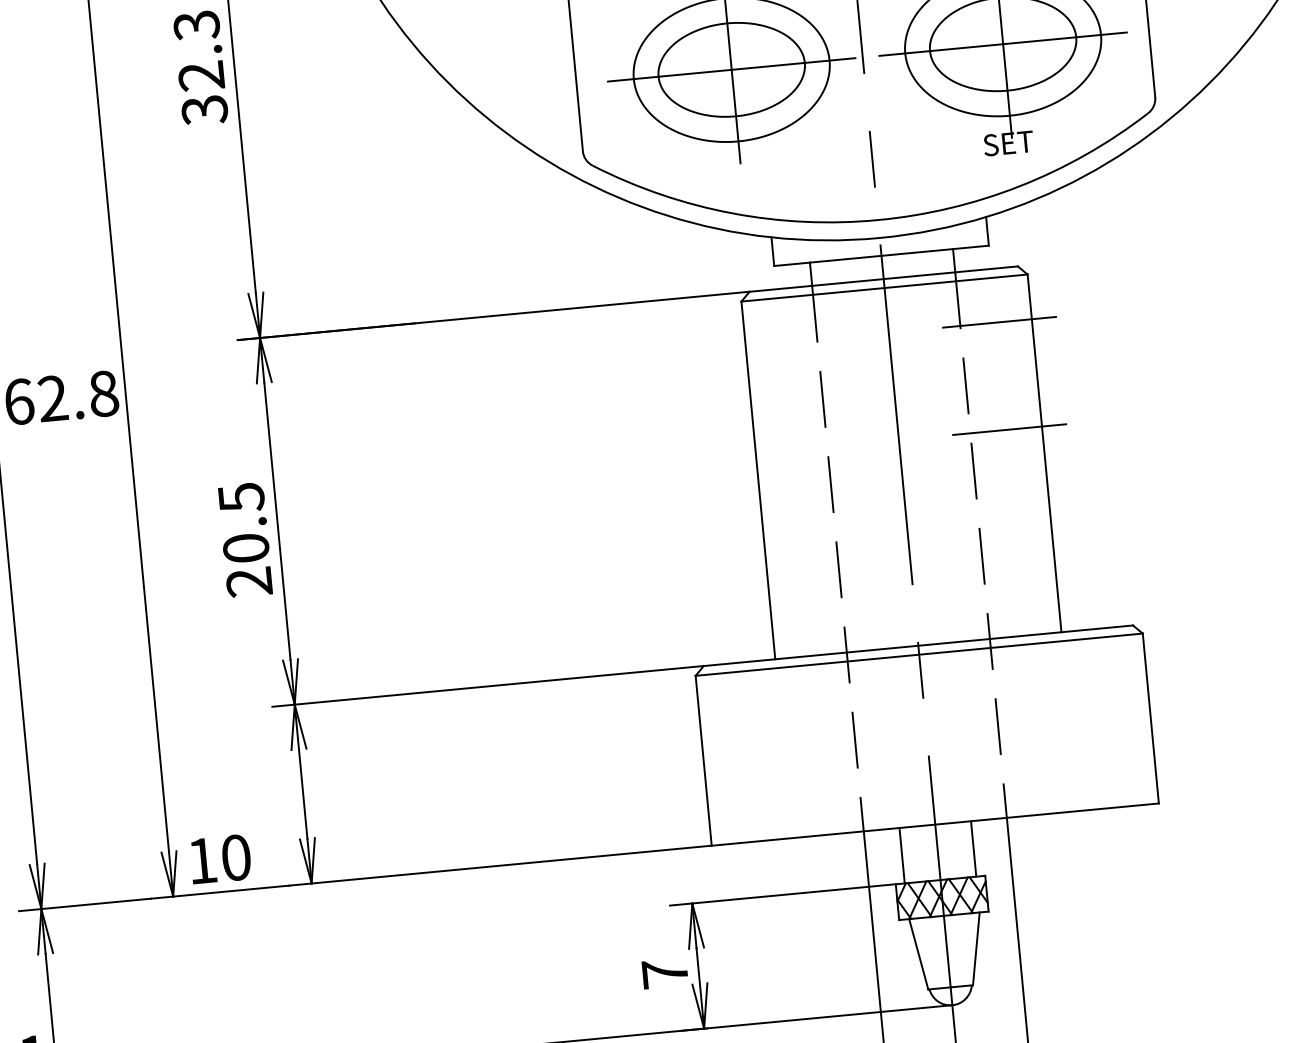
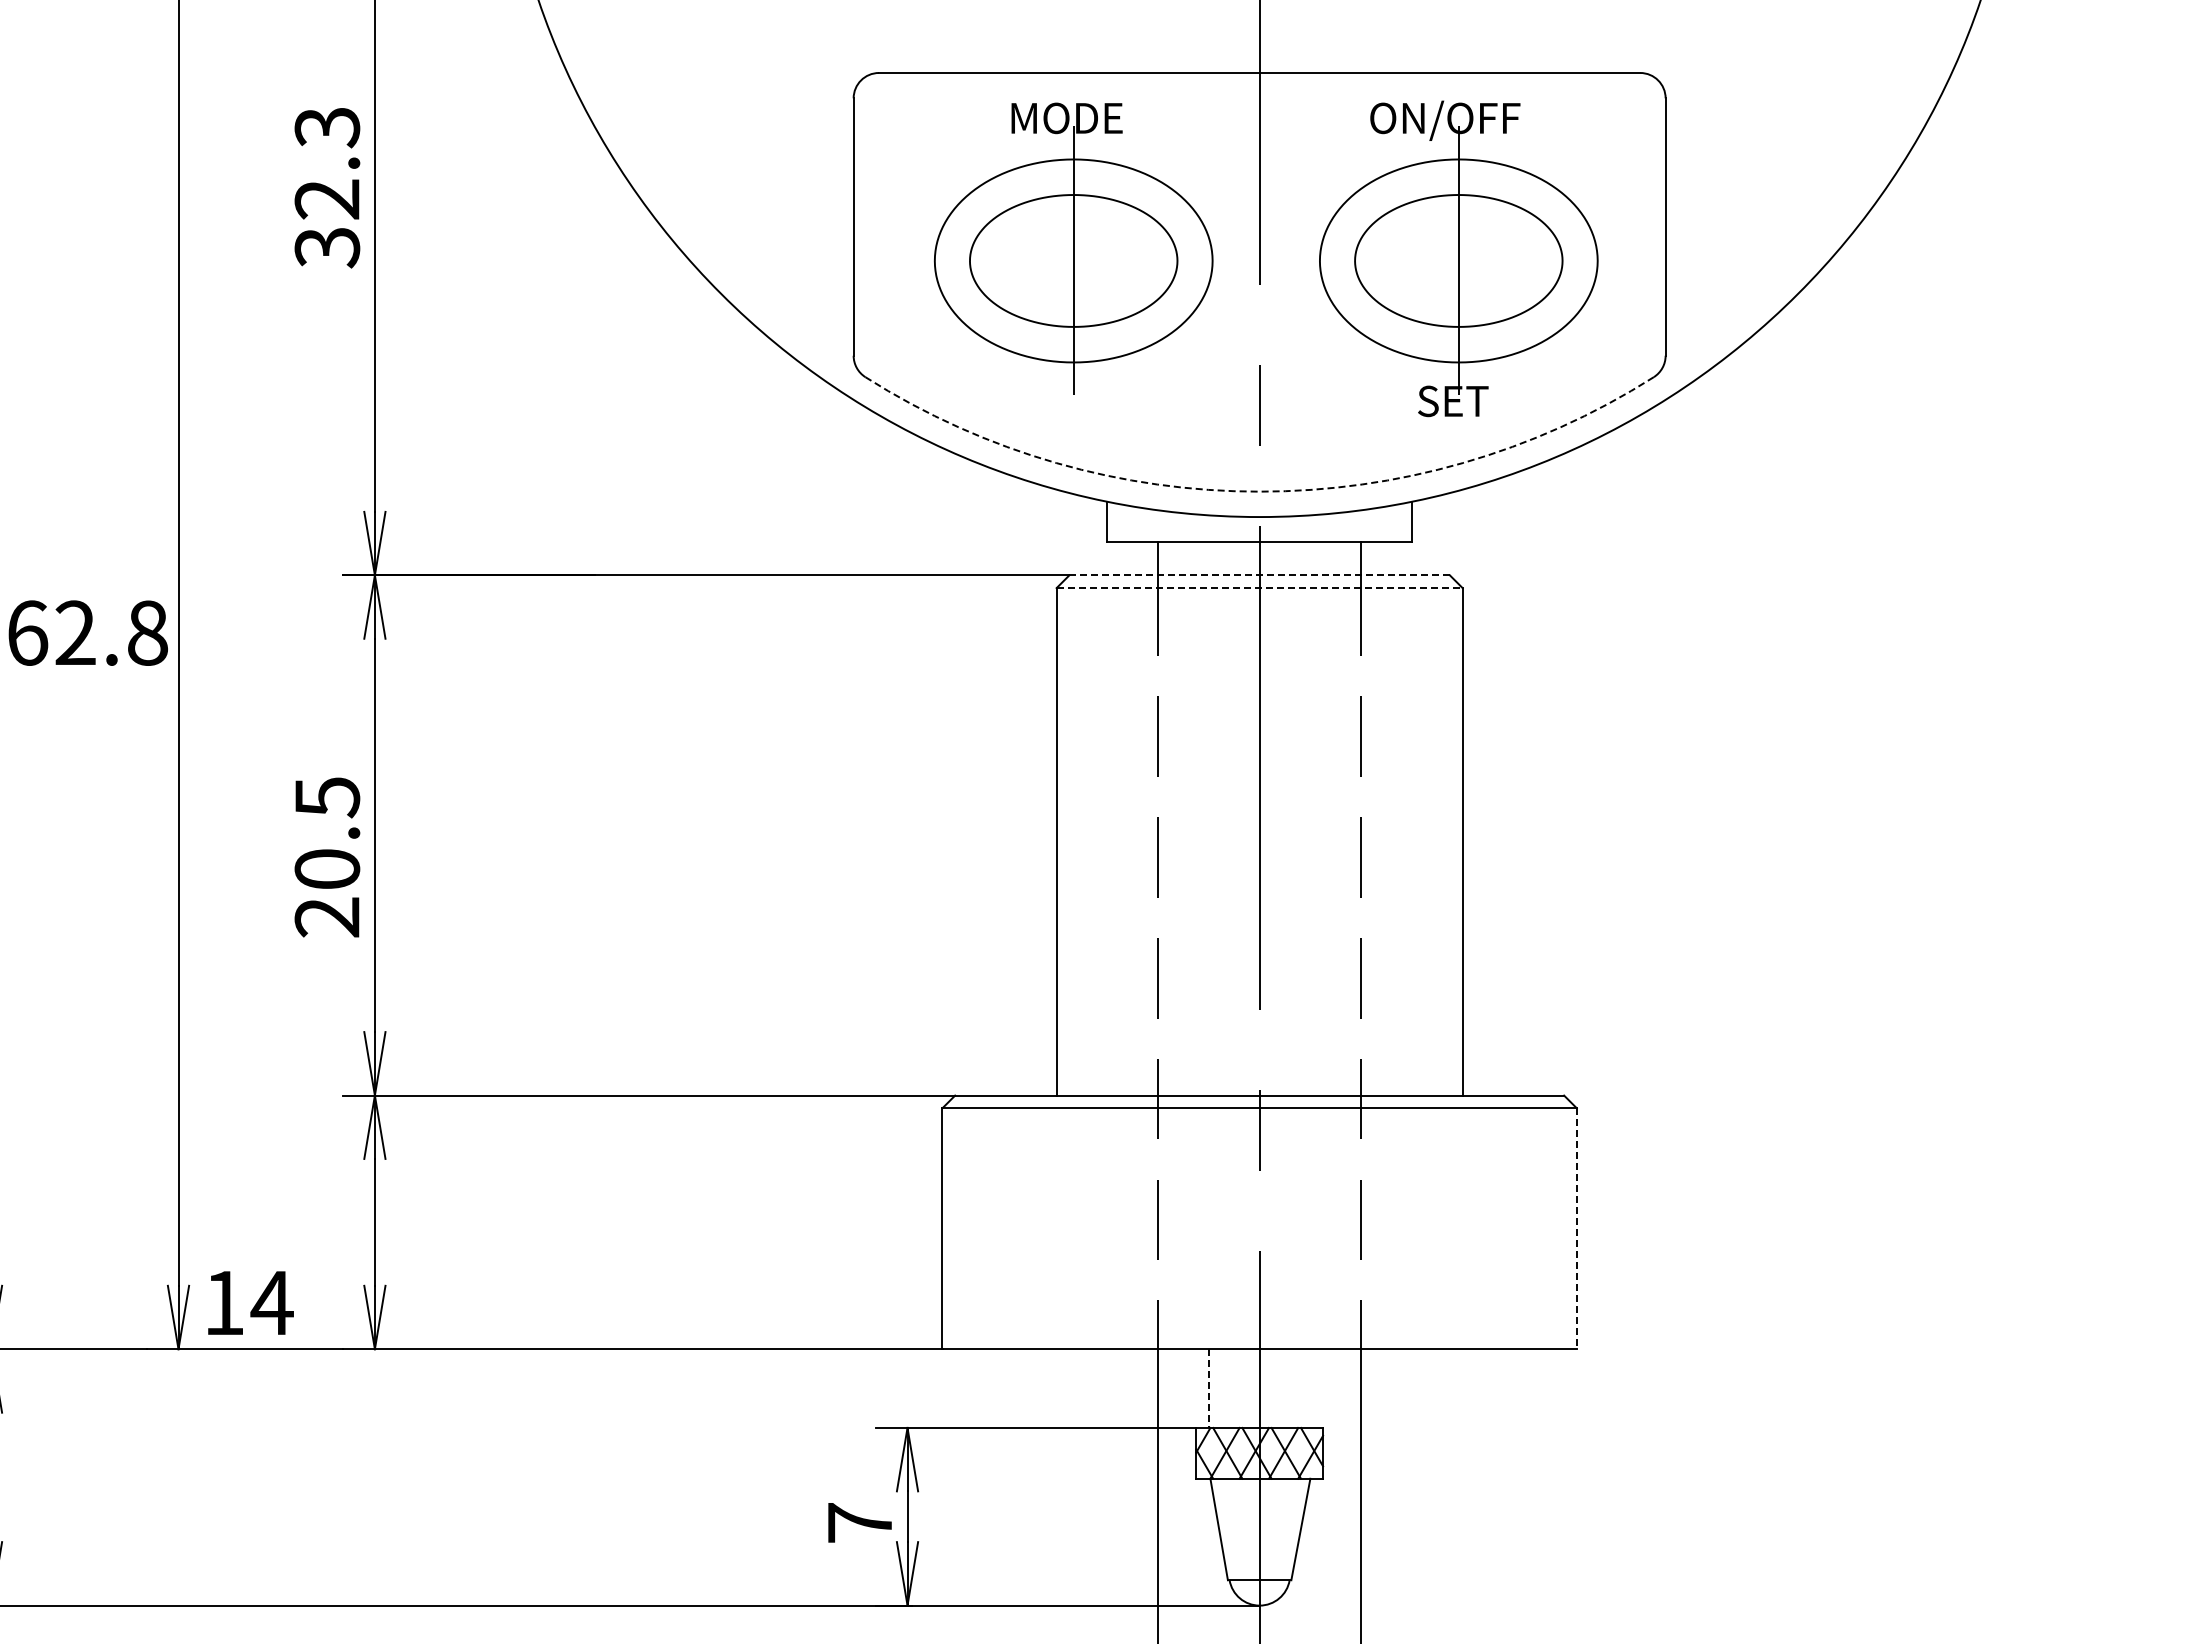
line: (1002, 43) -> (1458, 260), removed
line: (731, 69) -> (1073, 260), removed
arc: (878, 219) -> (1259, 491), solid -> dashed
line: (884, 279) -> (1260, 575), solid -> dashed
line: (884, 288) -> (1259, 588), solid -> dashed
line: (999, 322) -> (1416, 651), removed
line: (1009, 429) -> (1416, 803), removed
line: (1150, 718) -> (1576, 1228), solid -> dashed
line: (973, 848) -> (1310, 1388), removed
line: (901, 856) -> (1208, 1389), solid -> dashed
text: (235, 857) -> (271, 1302), 10 -> 14

